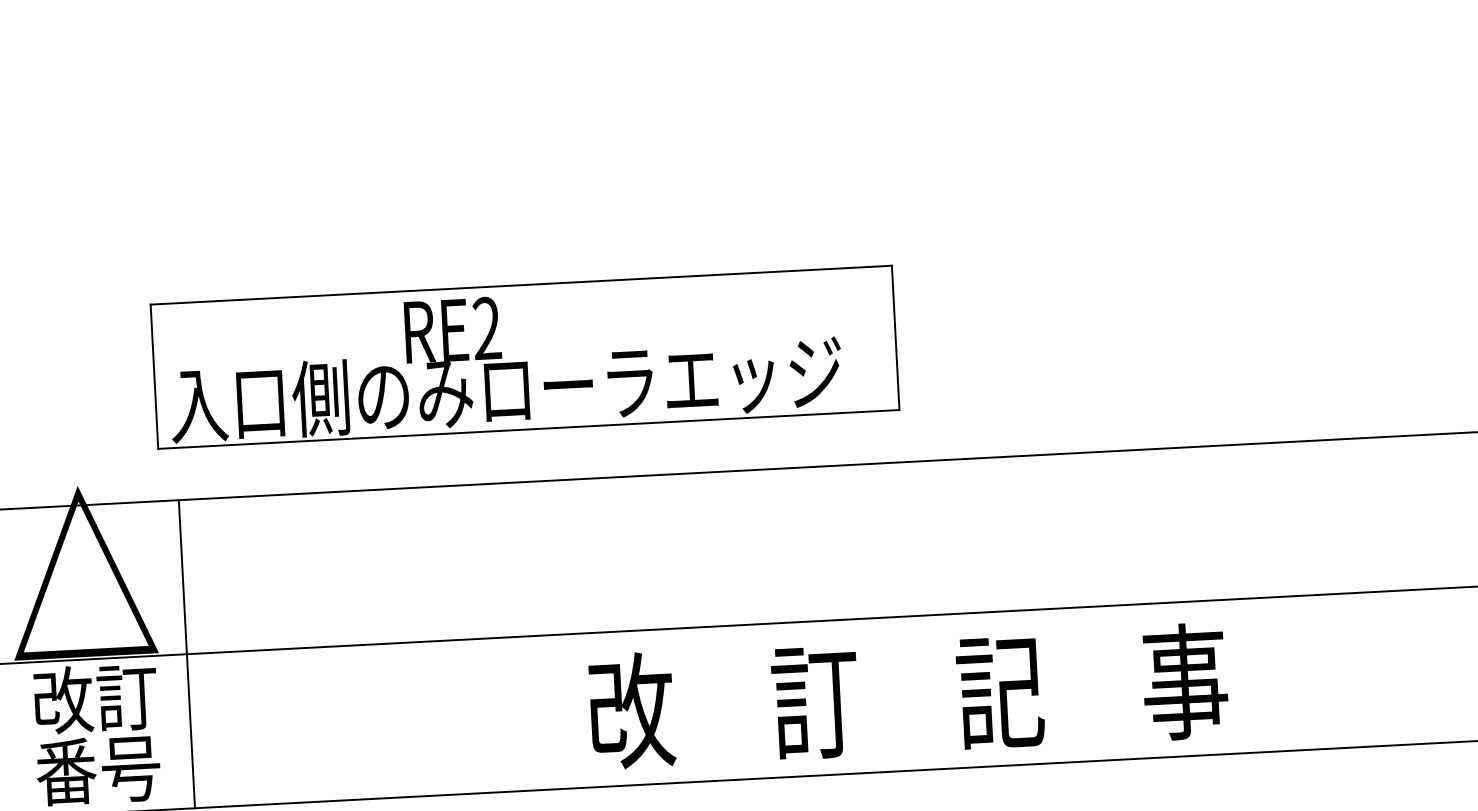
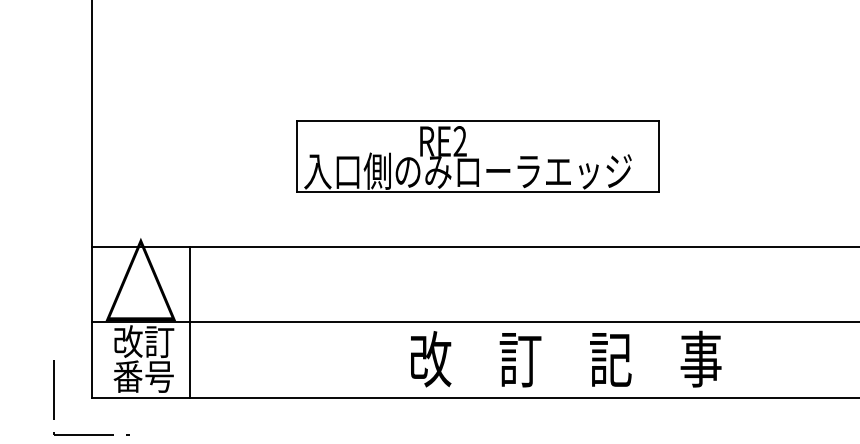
part: (524, 357) -> (477, 156), moved
text: (909, 694) -> (566, 358), moved

